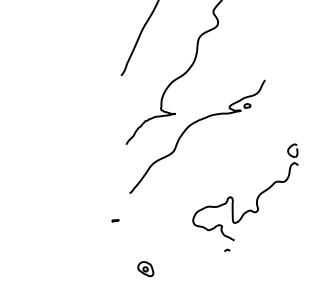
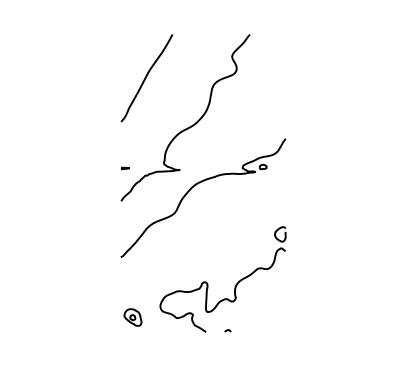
part: (256, 199) -> (234, 286), moved
curve: (114, 220) -> (124, 168), moved
part: (145, 269) -> (132, 317), moved

